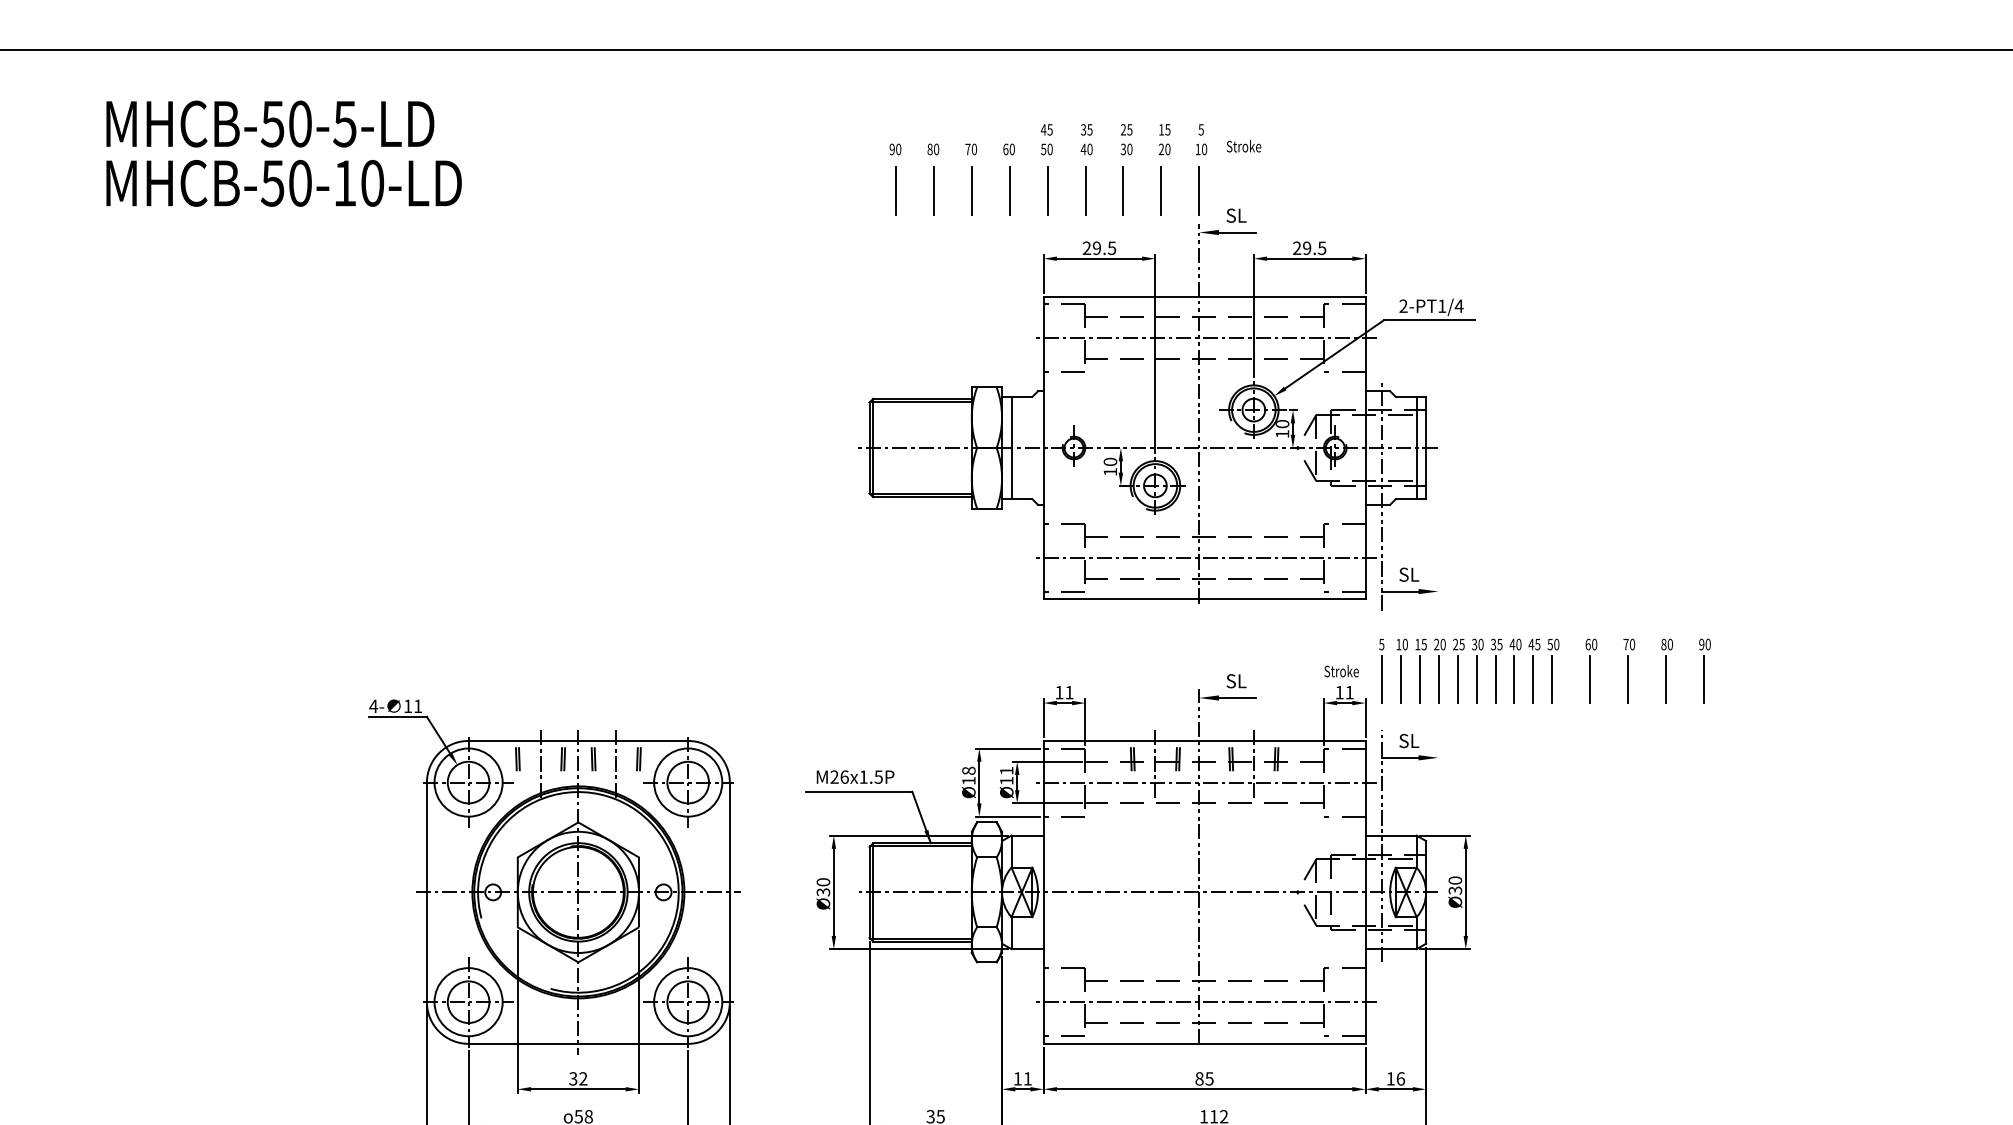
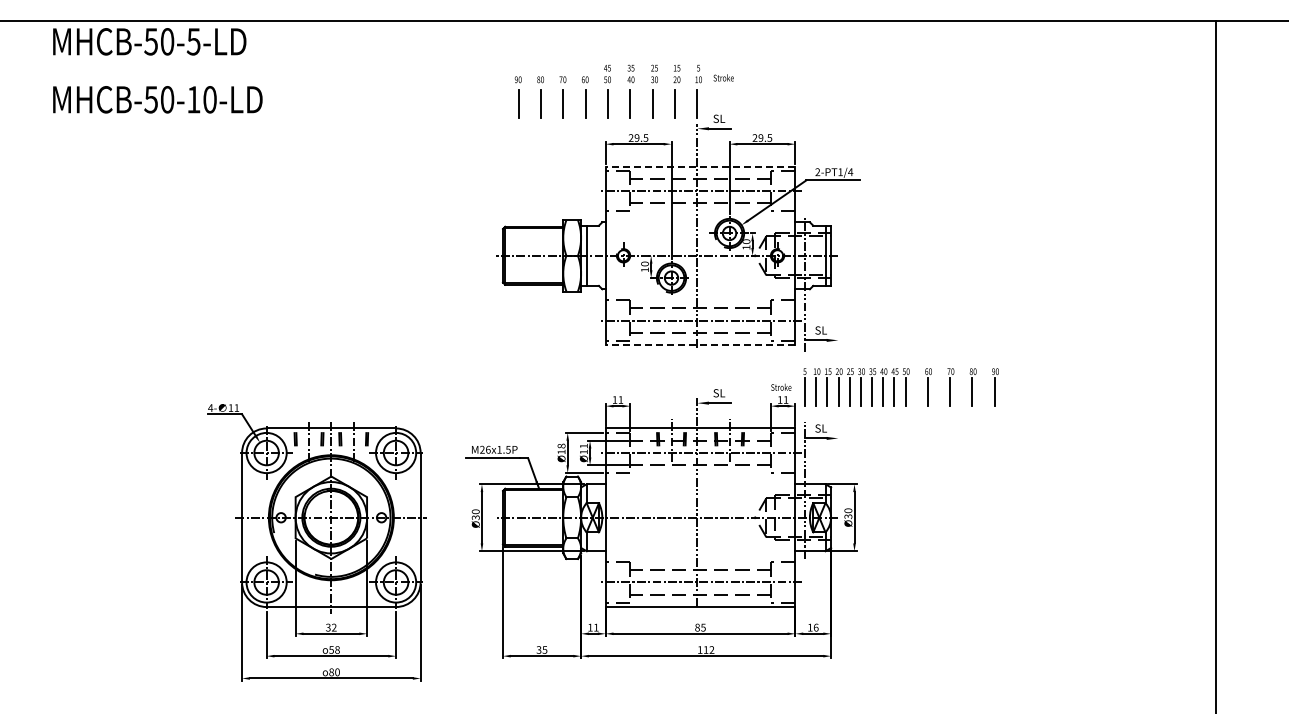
text: (269, 123) -> (149, 41), moved
line: (1204, 296) -> (700, 166), solid -> dashed
line: (1204, 600) -> (700, 345), solid -> dashed

